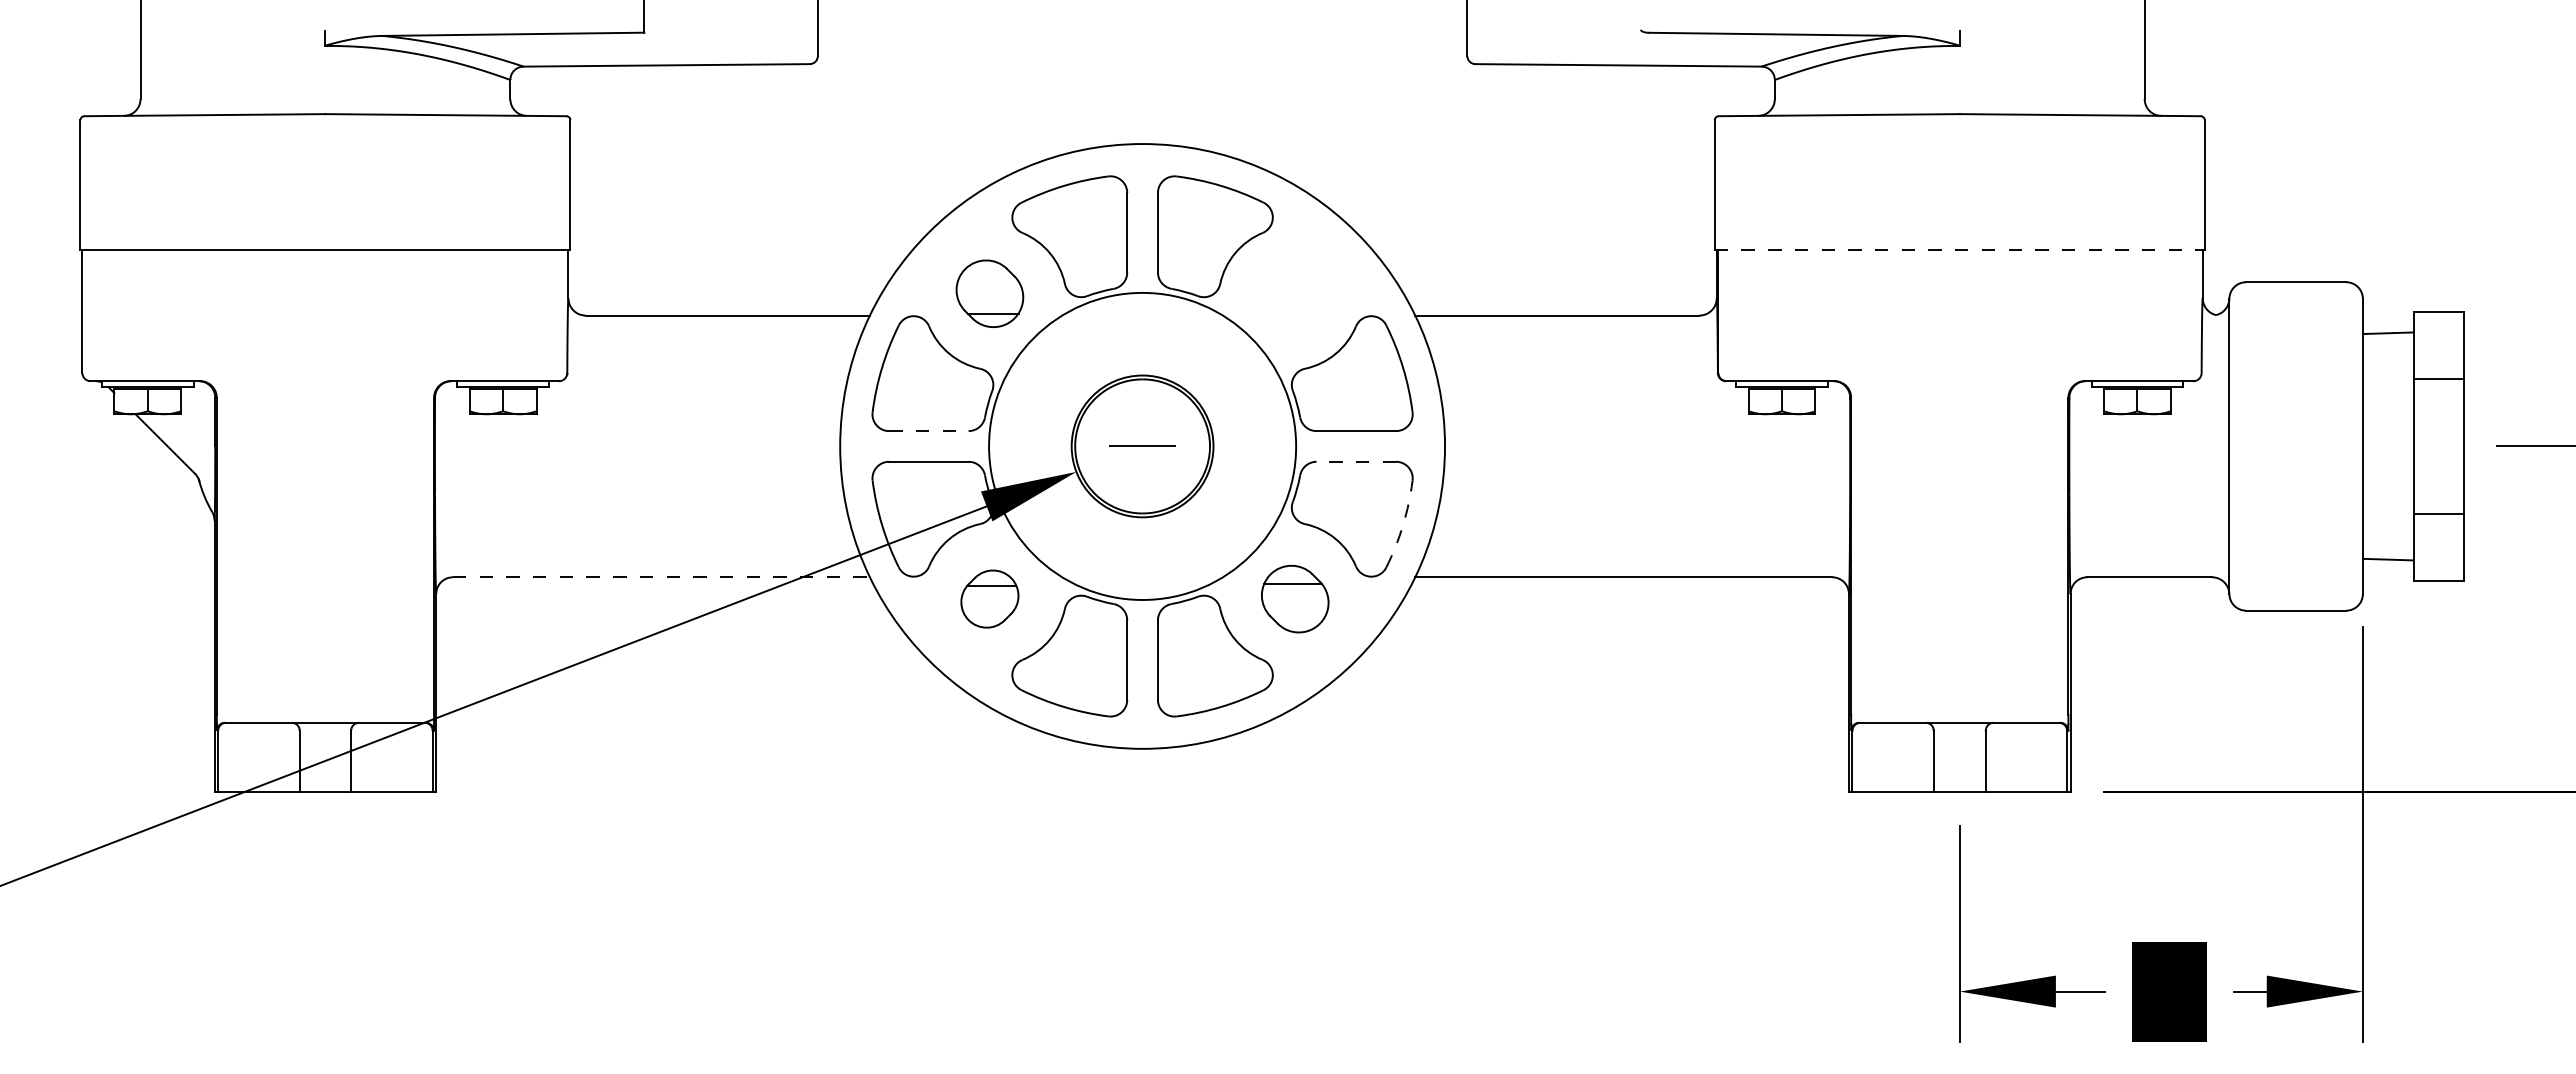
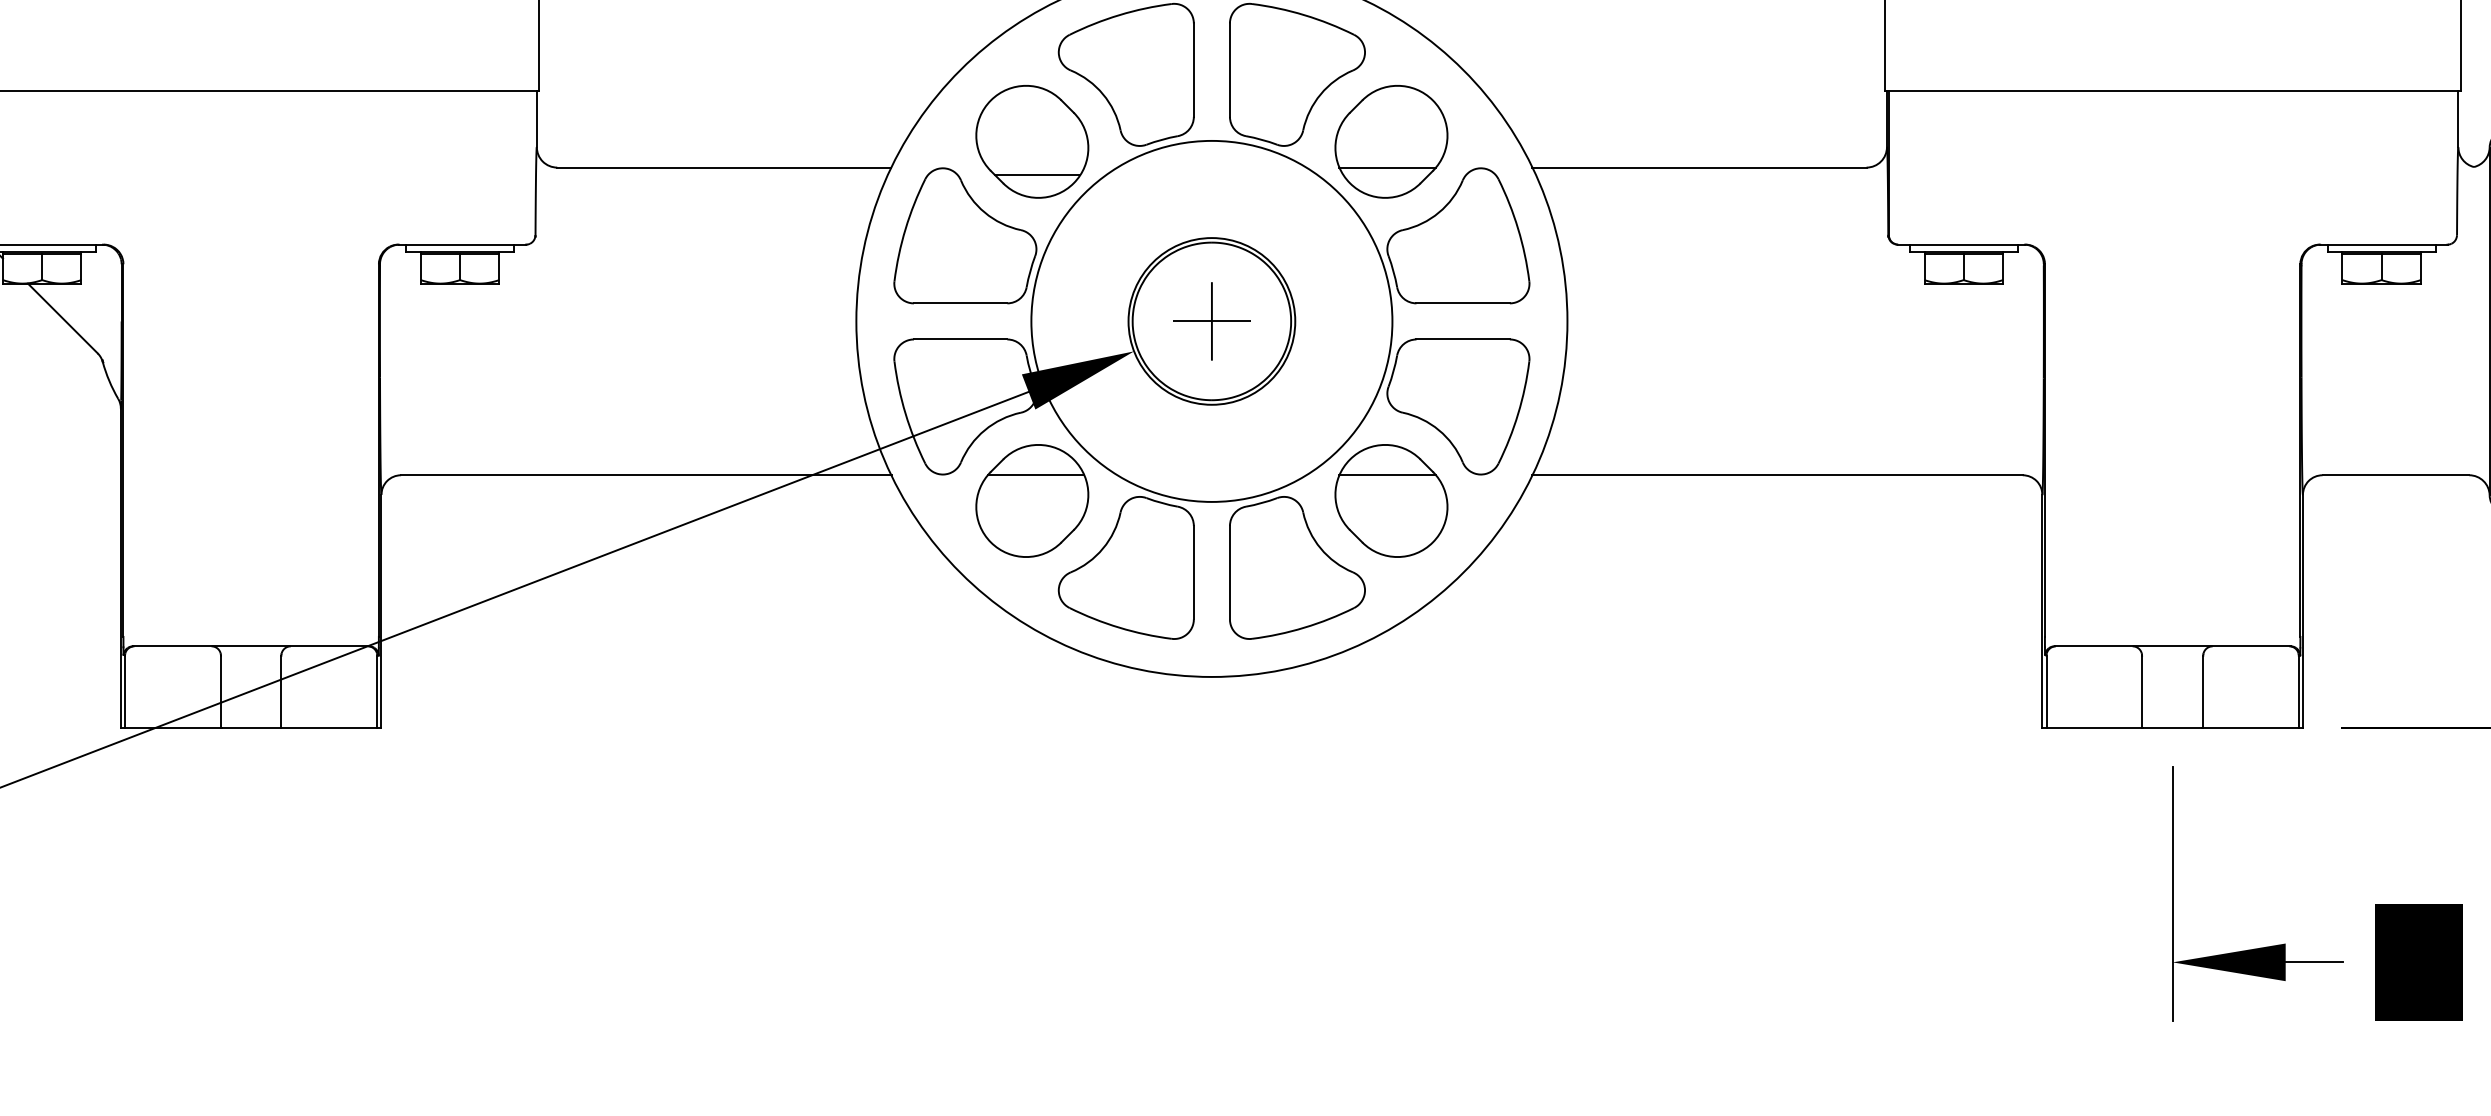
line: (1959, 250) -> (2172, 91), dashed -> solid
part: (989, 293) -> (1031, 141), size x1.43
part: (1294, 293) -> (1390, 141), added
line: (928, 431) -> (960, 303), dashed -> solid
line: (1142, 446) -> (1211, 321), added
line: (1356, 461) -> (1463, 339), dashed -> solid
arc: (1403, 525) -> (1518, 414), dashed -> solid
line: (661, 577) -> (646, 475), dashed -> solid
part: (989, 598) -> (1031, 500), size x1.67
part: (1294, 598) -> (1390, 500), size x1.43

